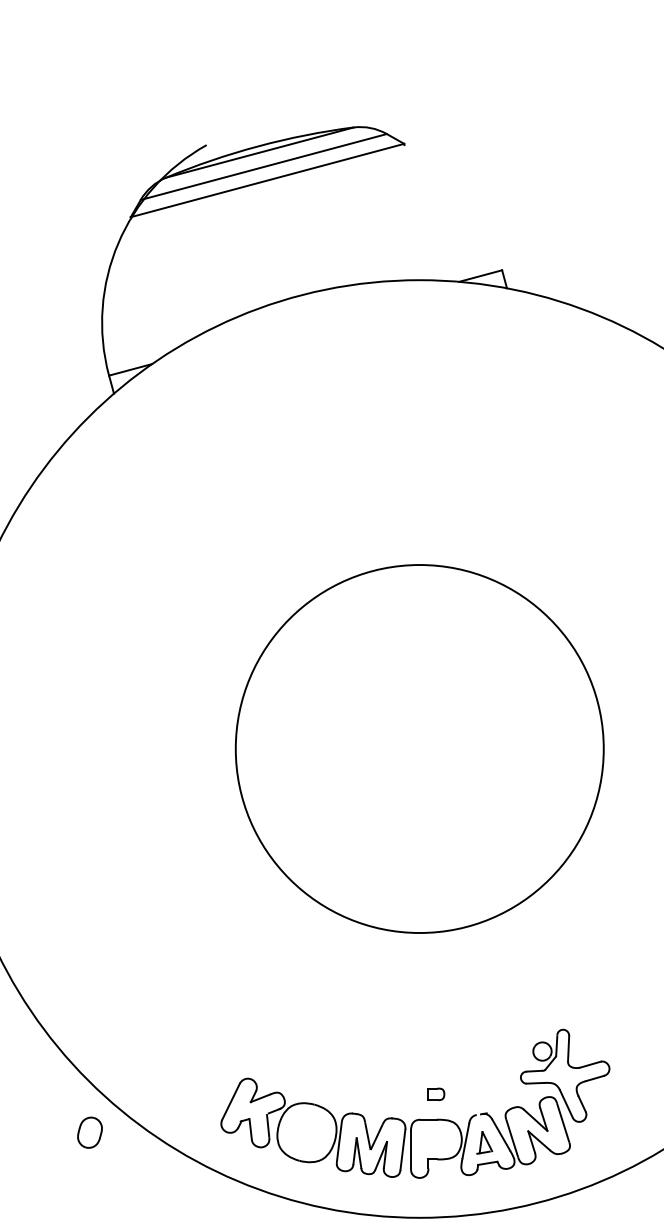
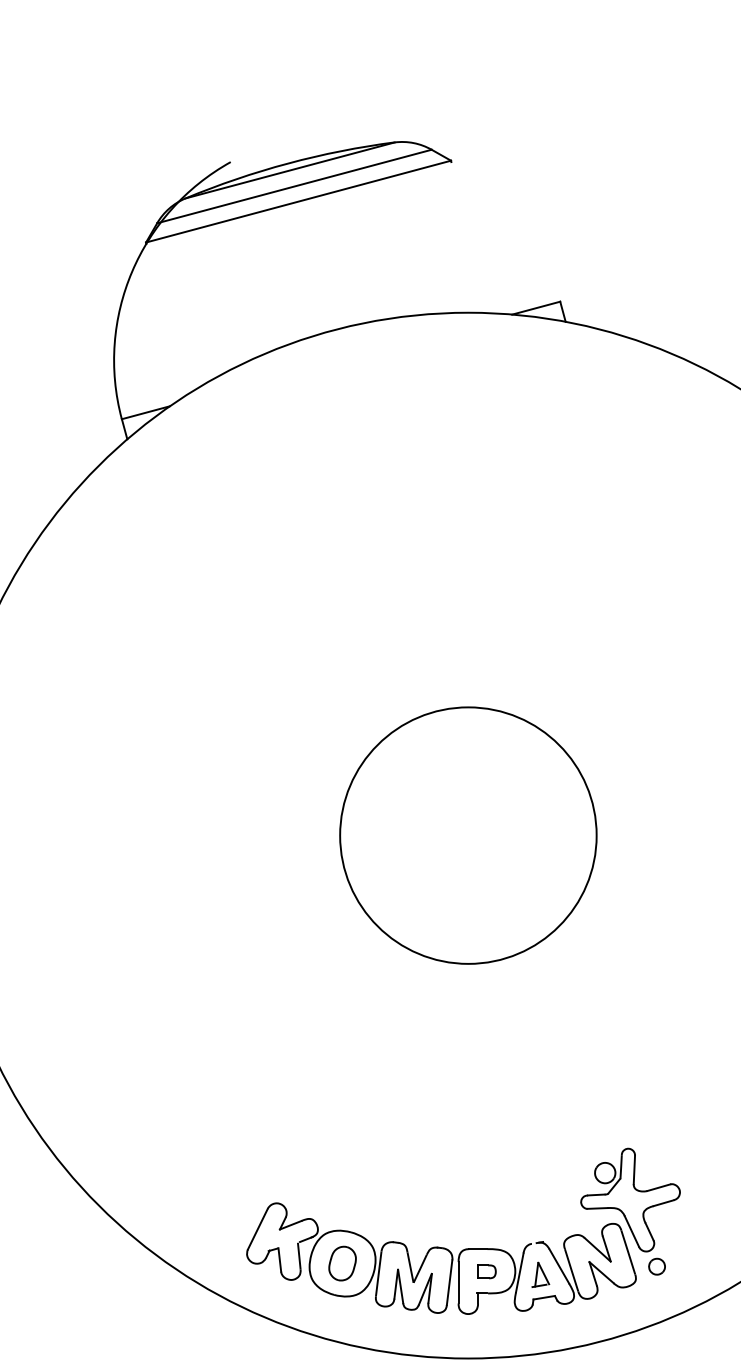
circle: (419, 748) -> (468, 835), size x0.62
part: (436, 1094) -> (486, 1271), moved
part: (89, 1132) -> (342, 1263), moved
part: (588, 1135) -> (656, 1266), added

